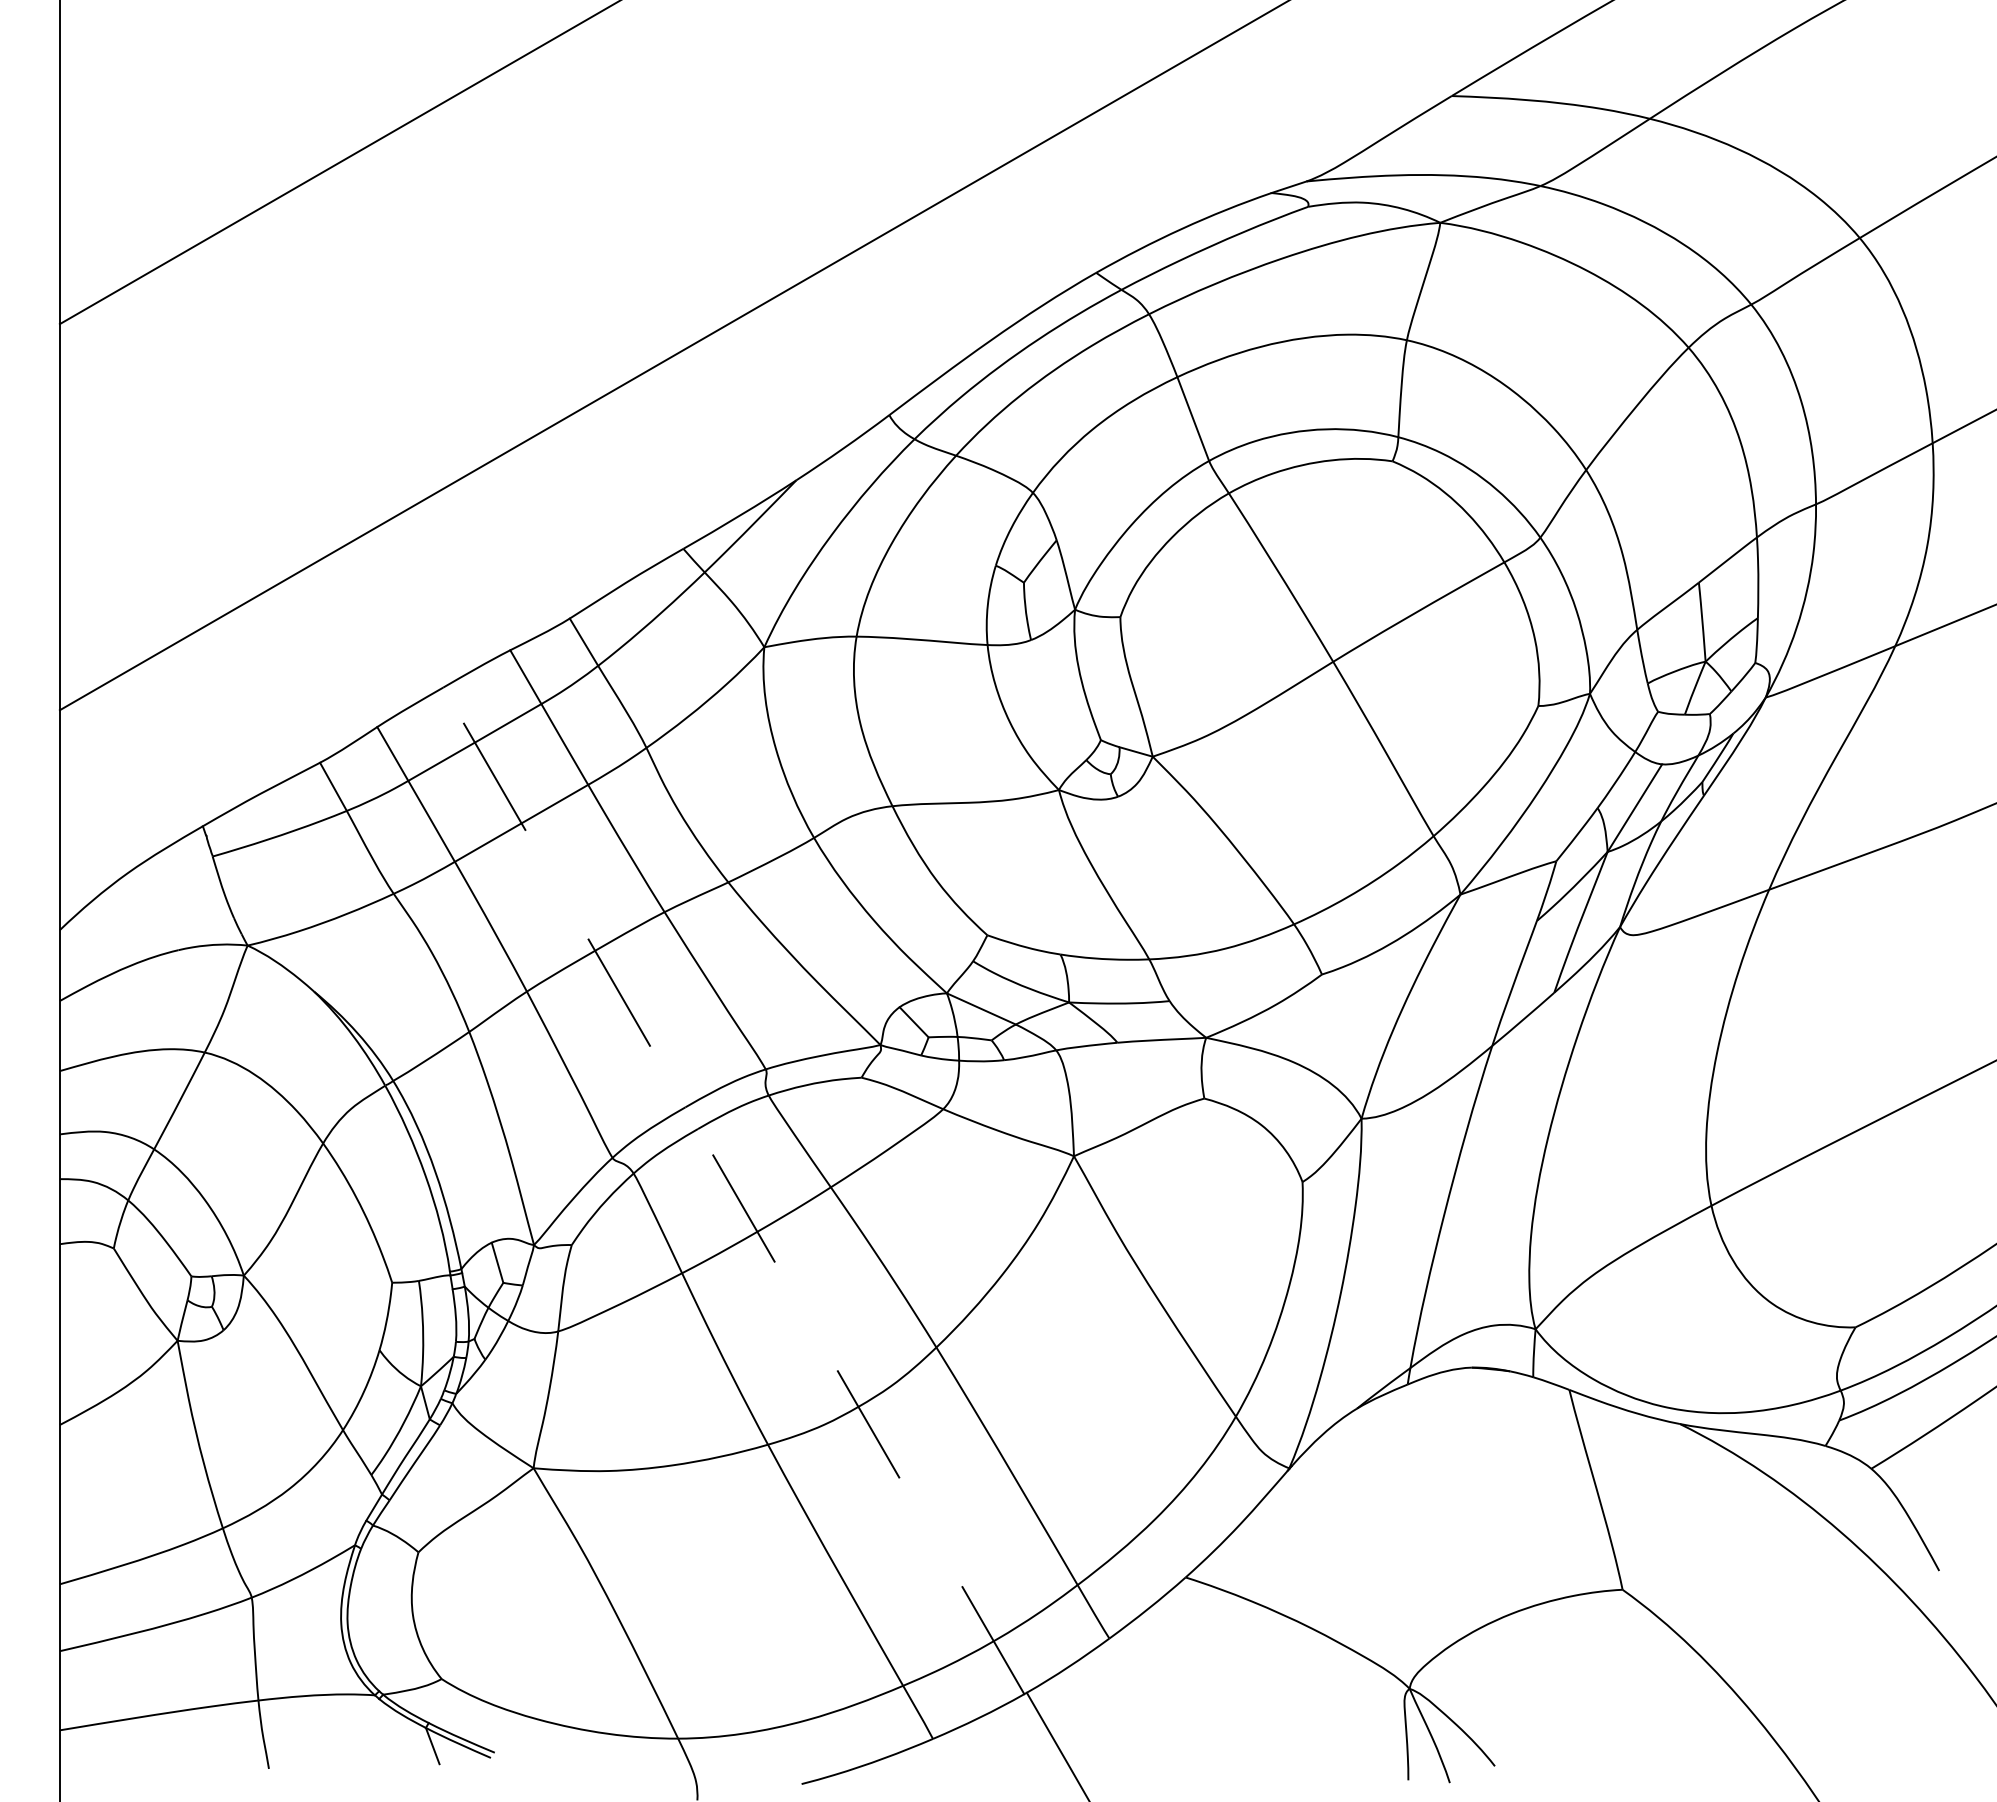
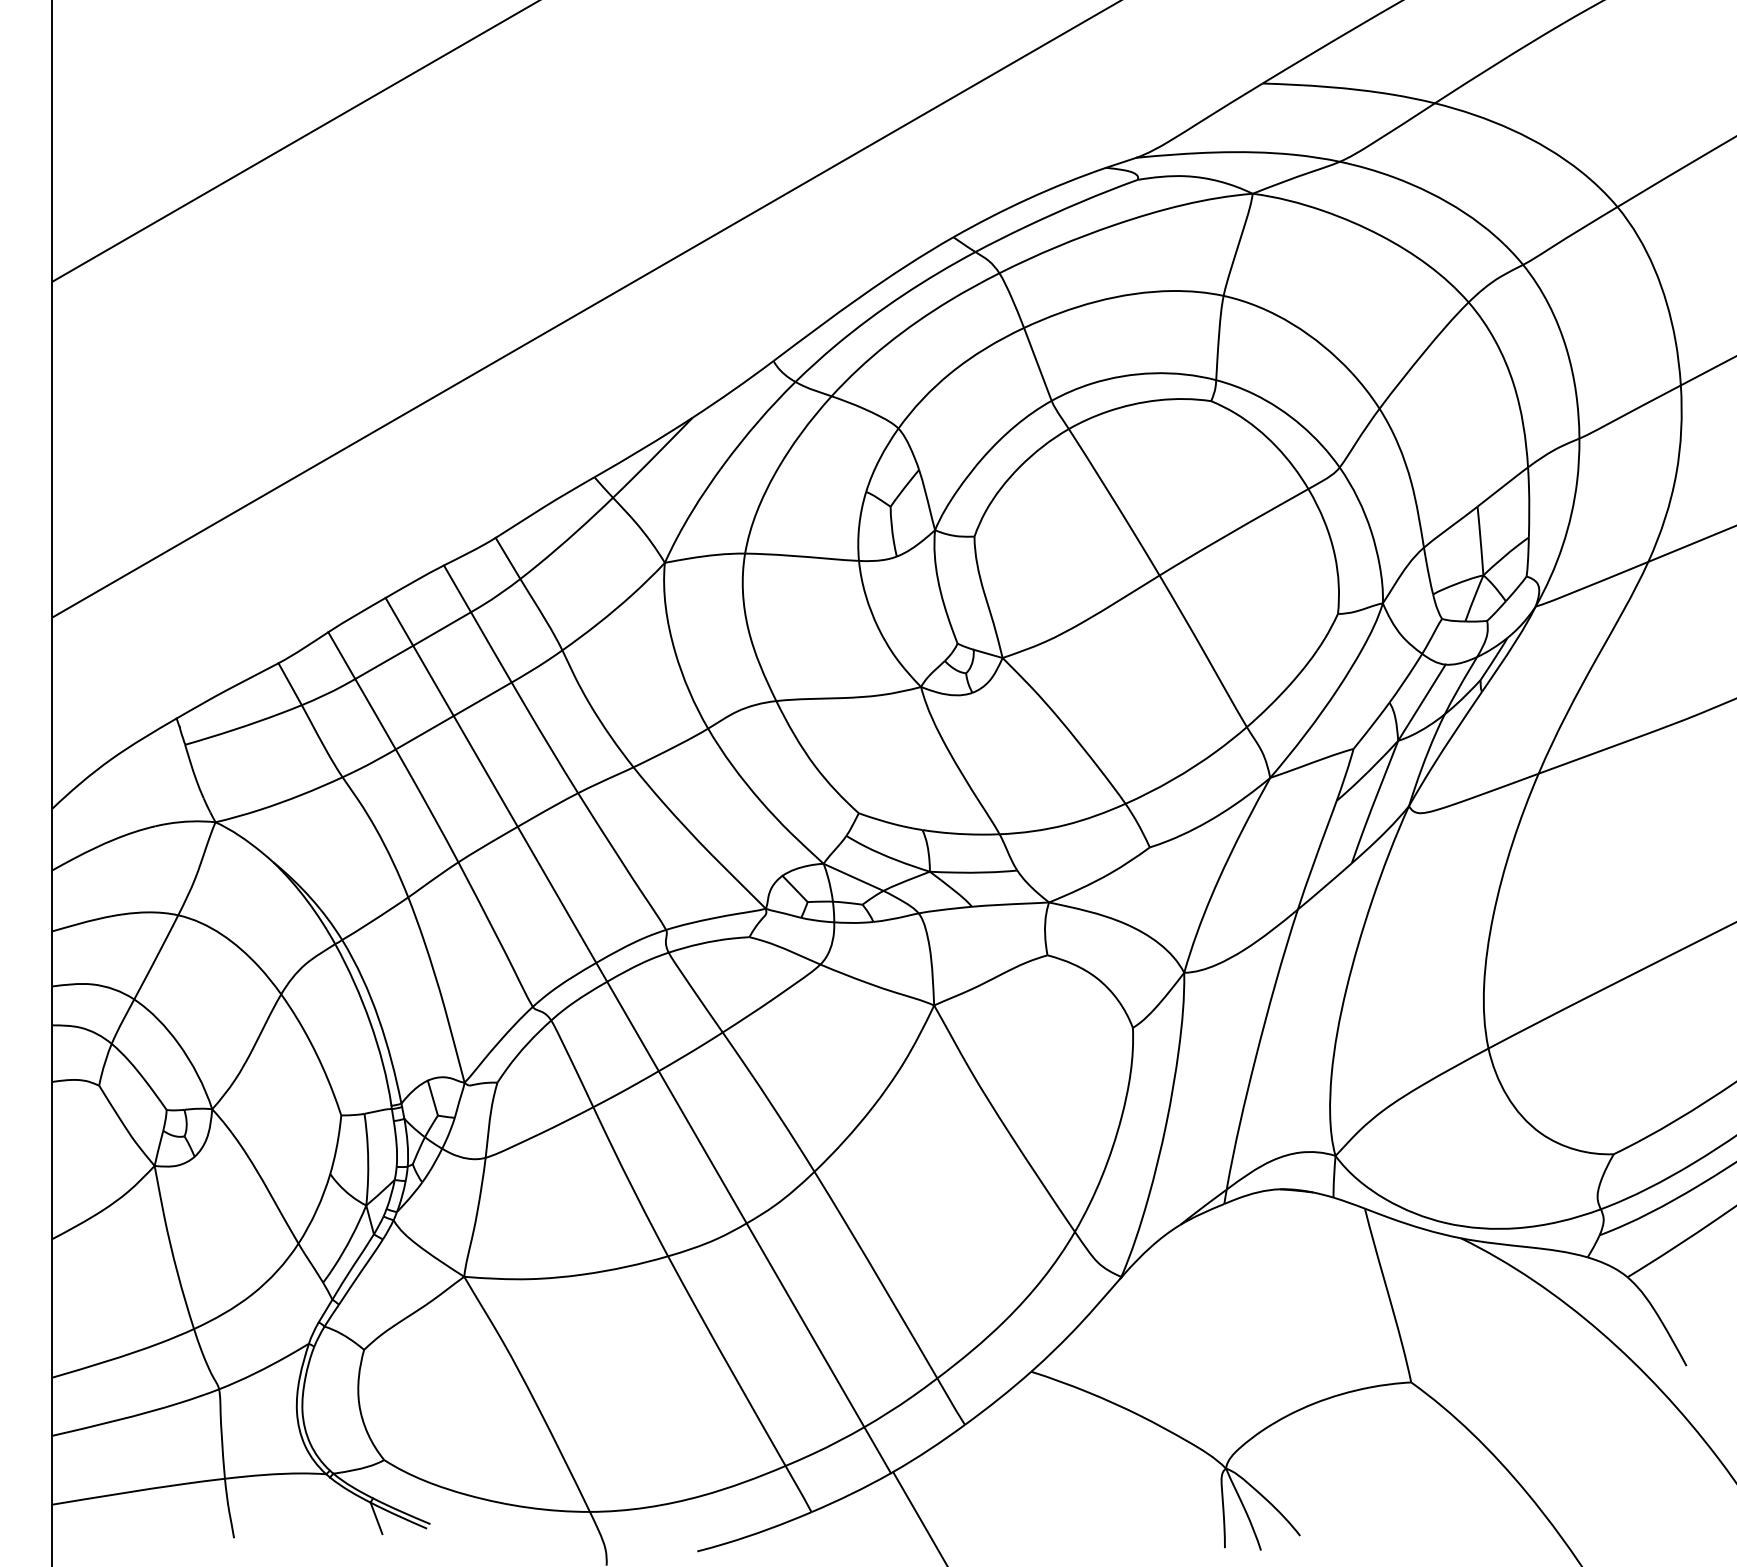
line: (733, 1190) -> (638, 1035), dashed -> solid

